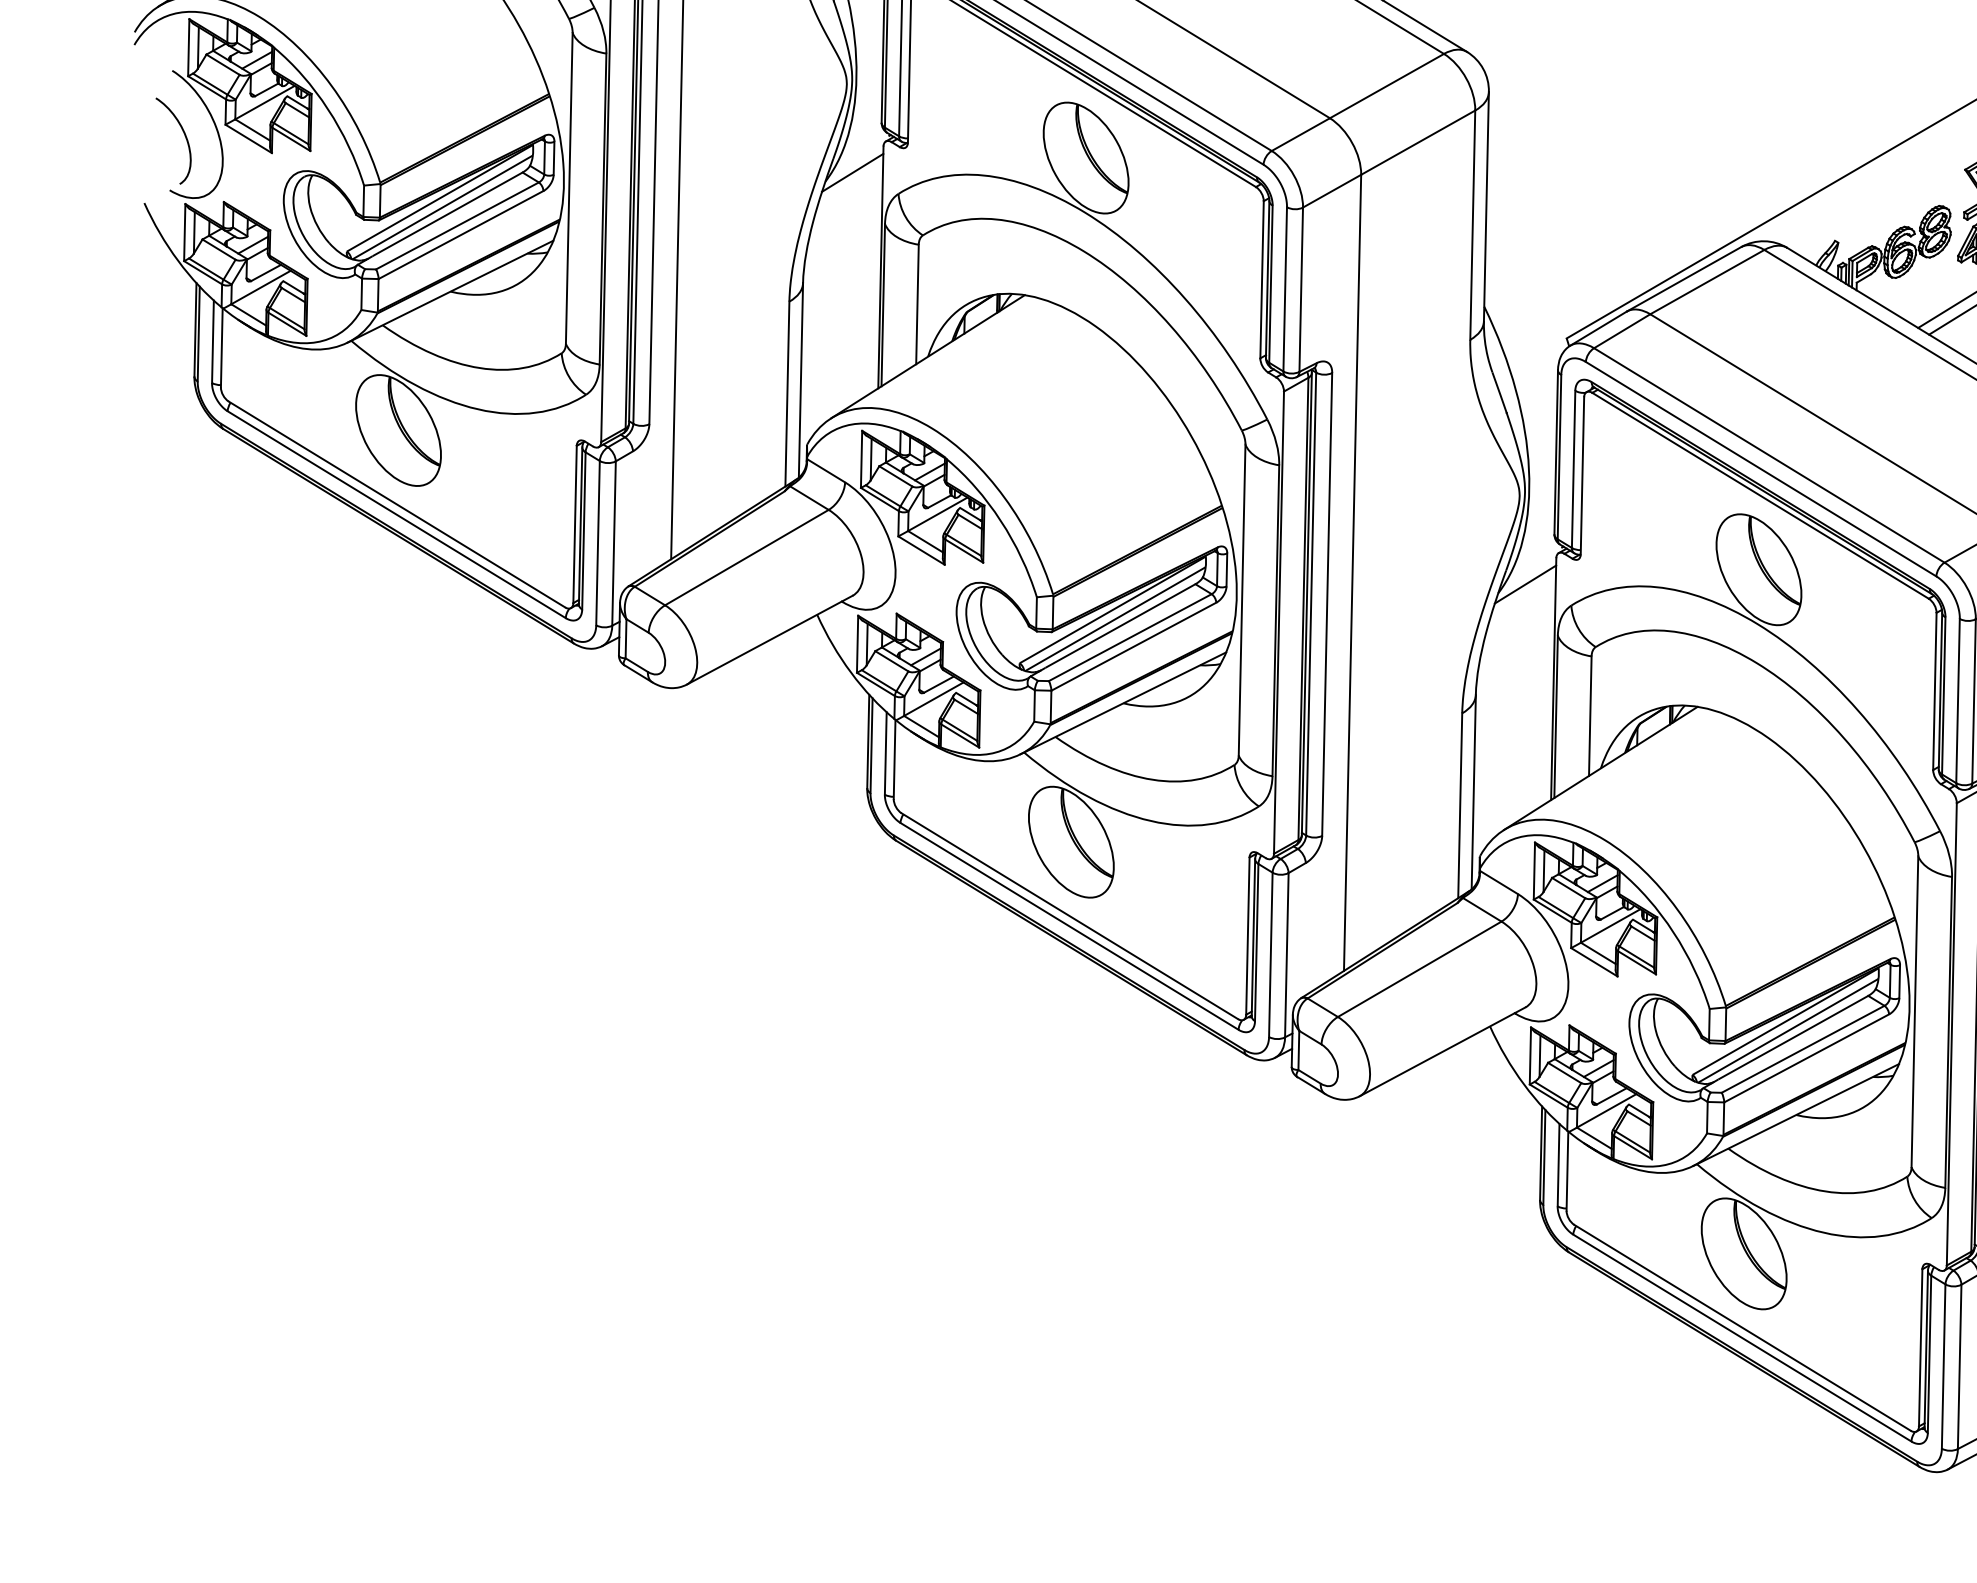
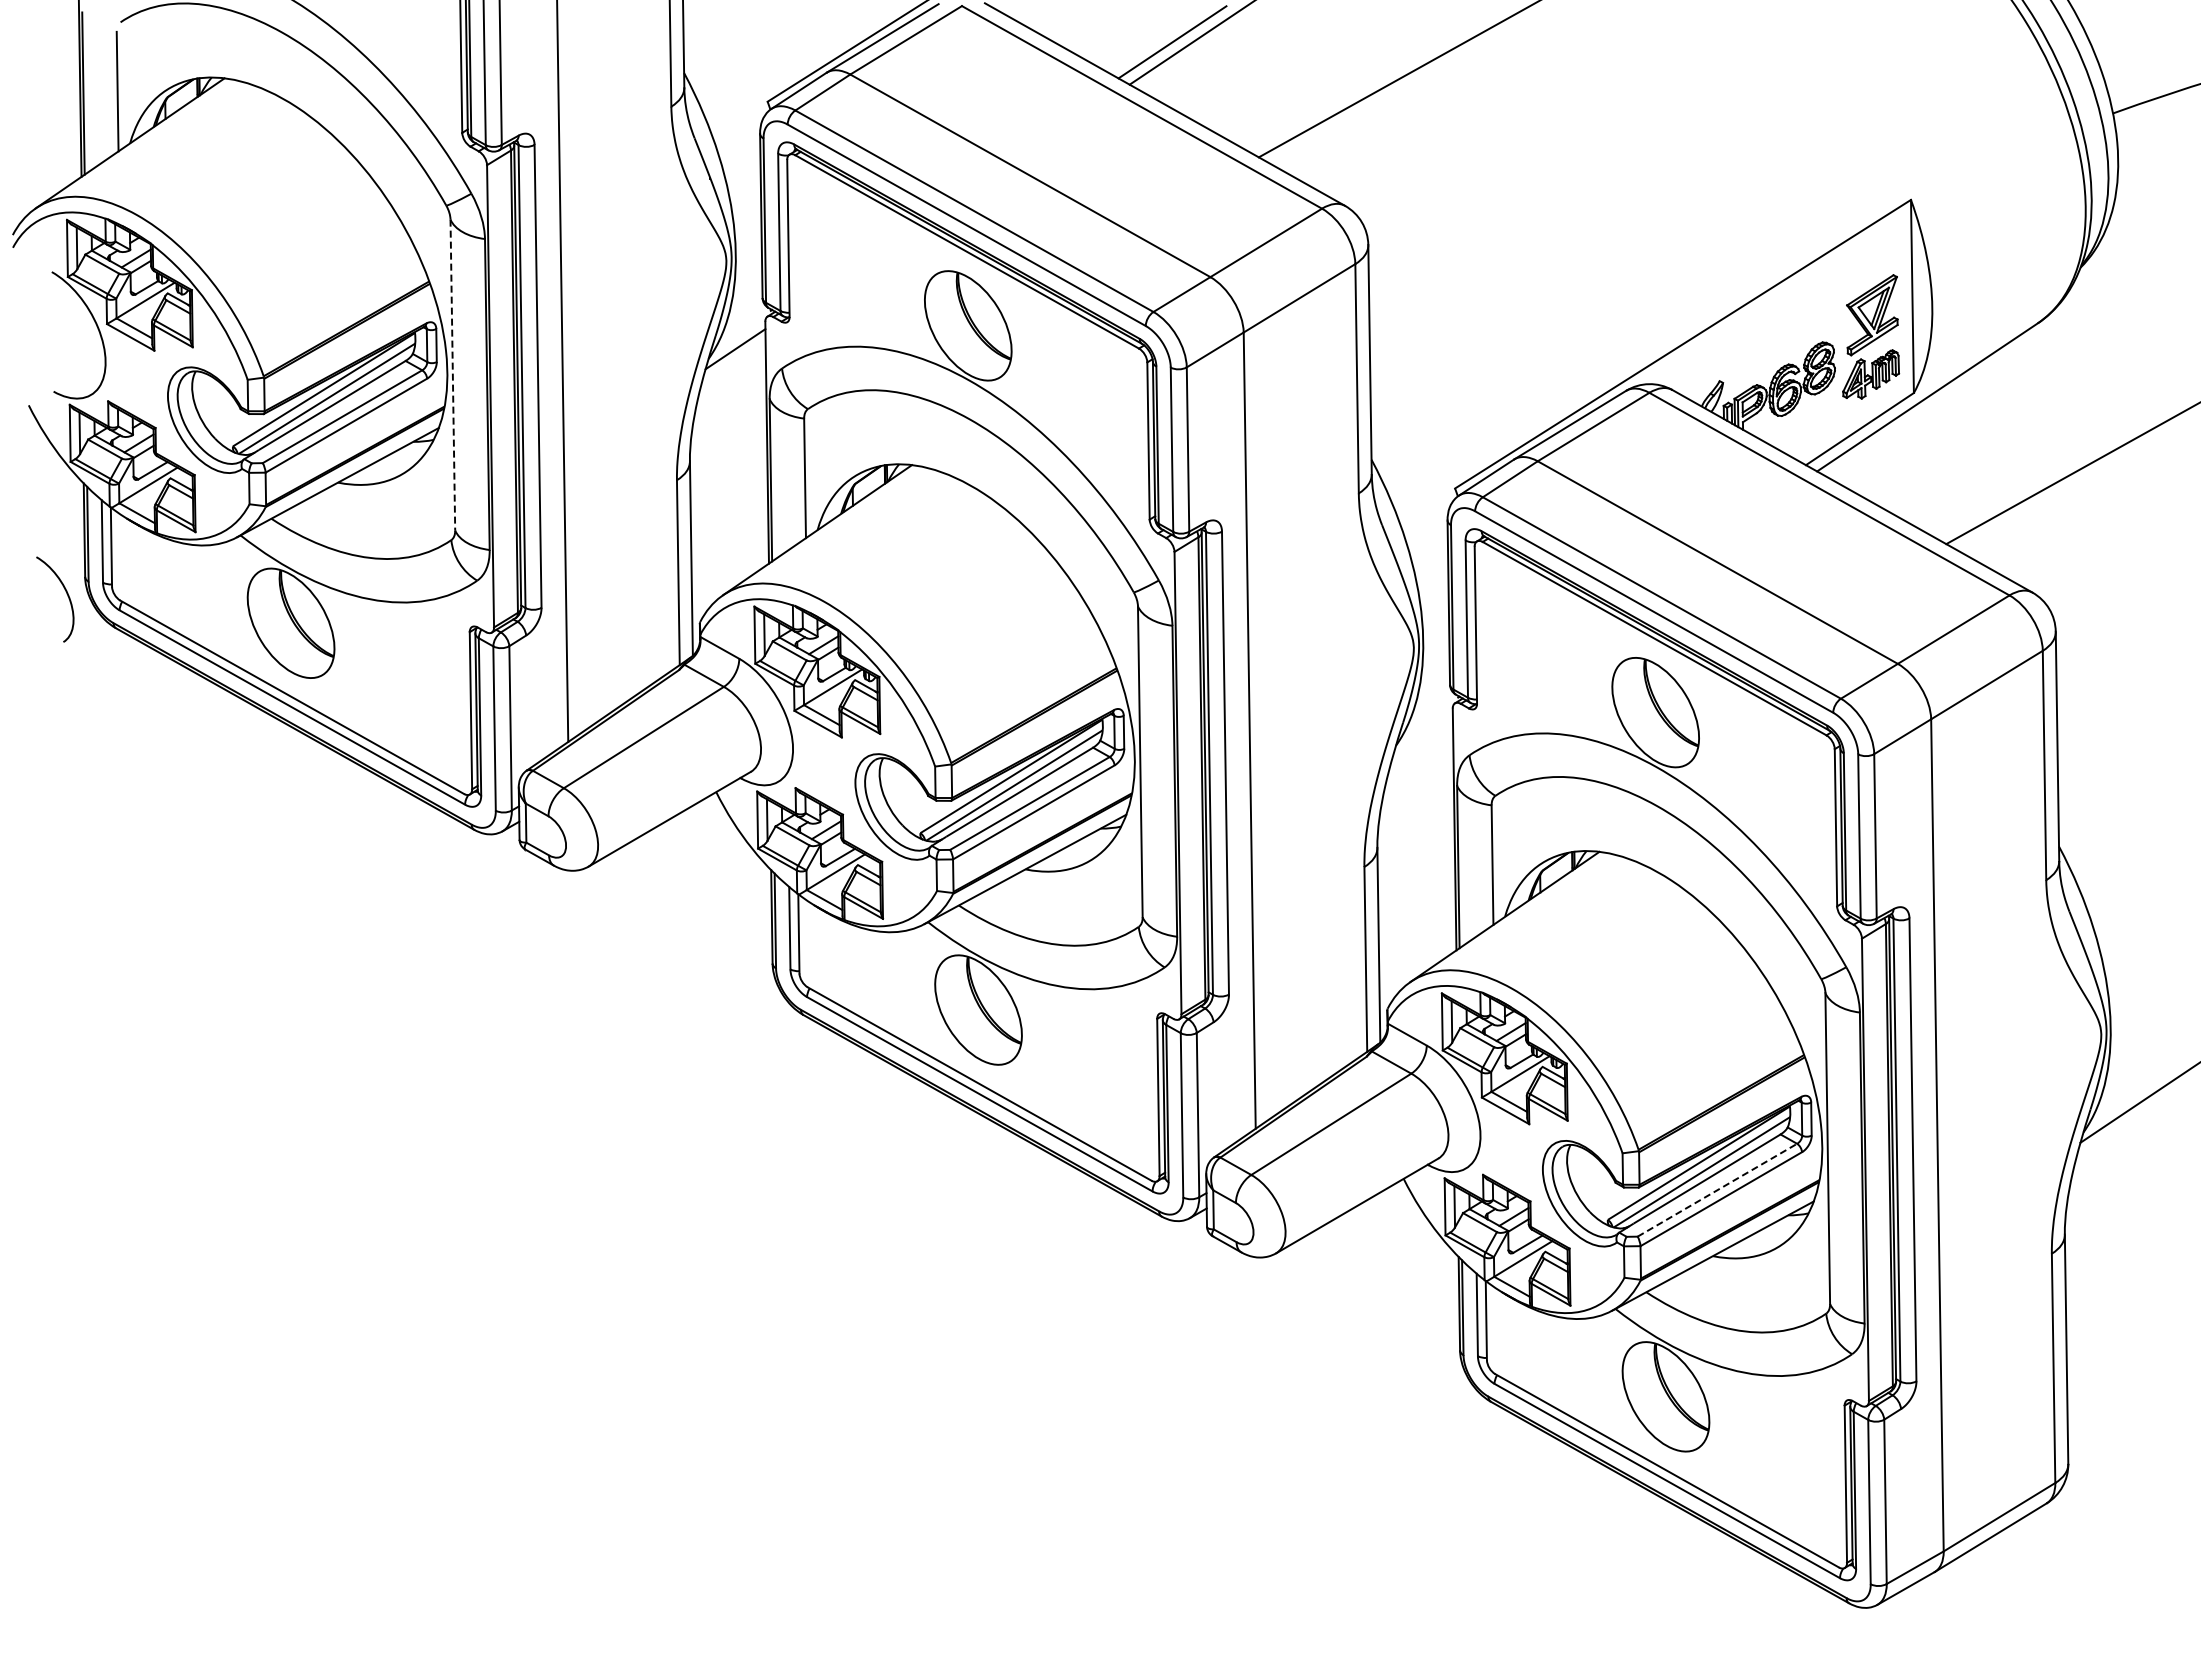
curve: (184, 136) -> (66, 594), moved
line: (568, 188) -> (452, 375), solid -> dashed
line: (1525, 584) -> (1422, 735), removed
line: (1803, 1048) -> (1717, 1189), solid -> dashed

